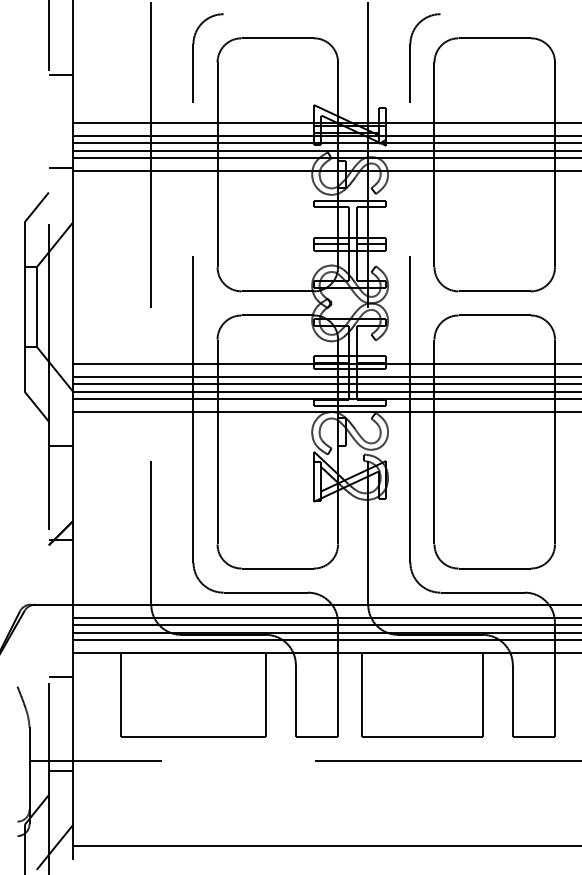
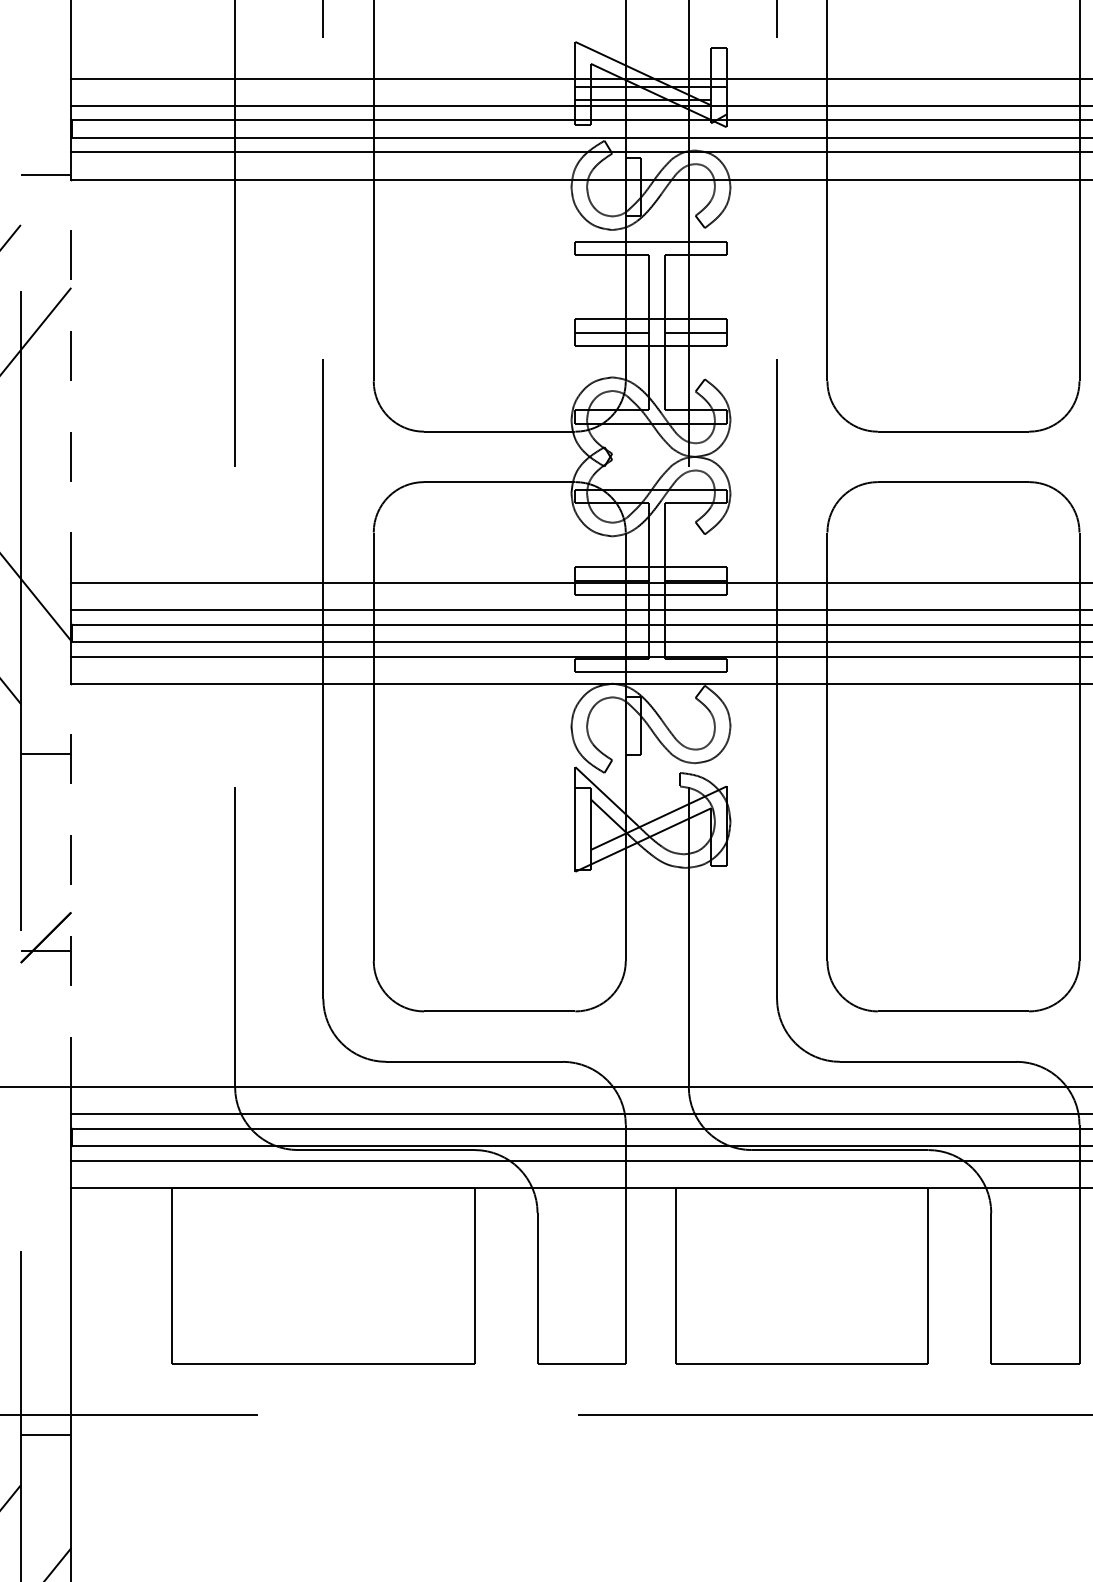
line: (72, 266) -> (70, 379), solid -> dashed
line: (72, 507) -> (70, 883), solid -> dashed
line: (60, 677) -> (45, 1239), removed

